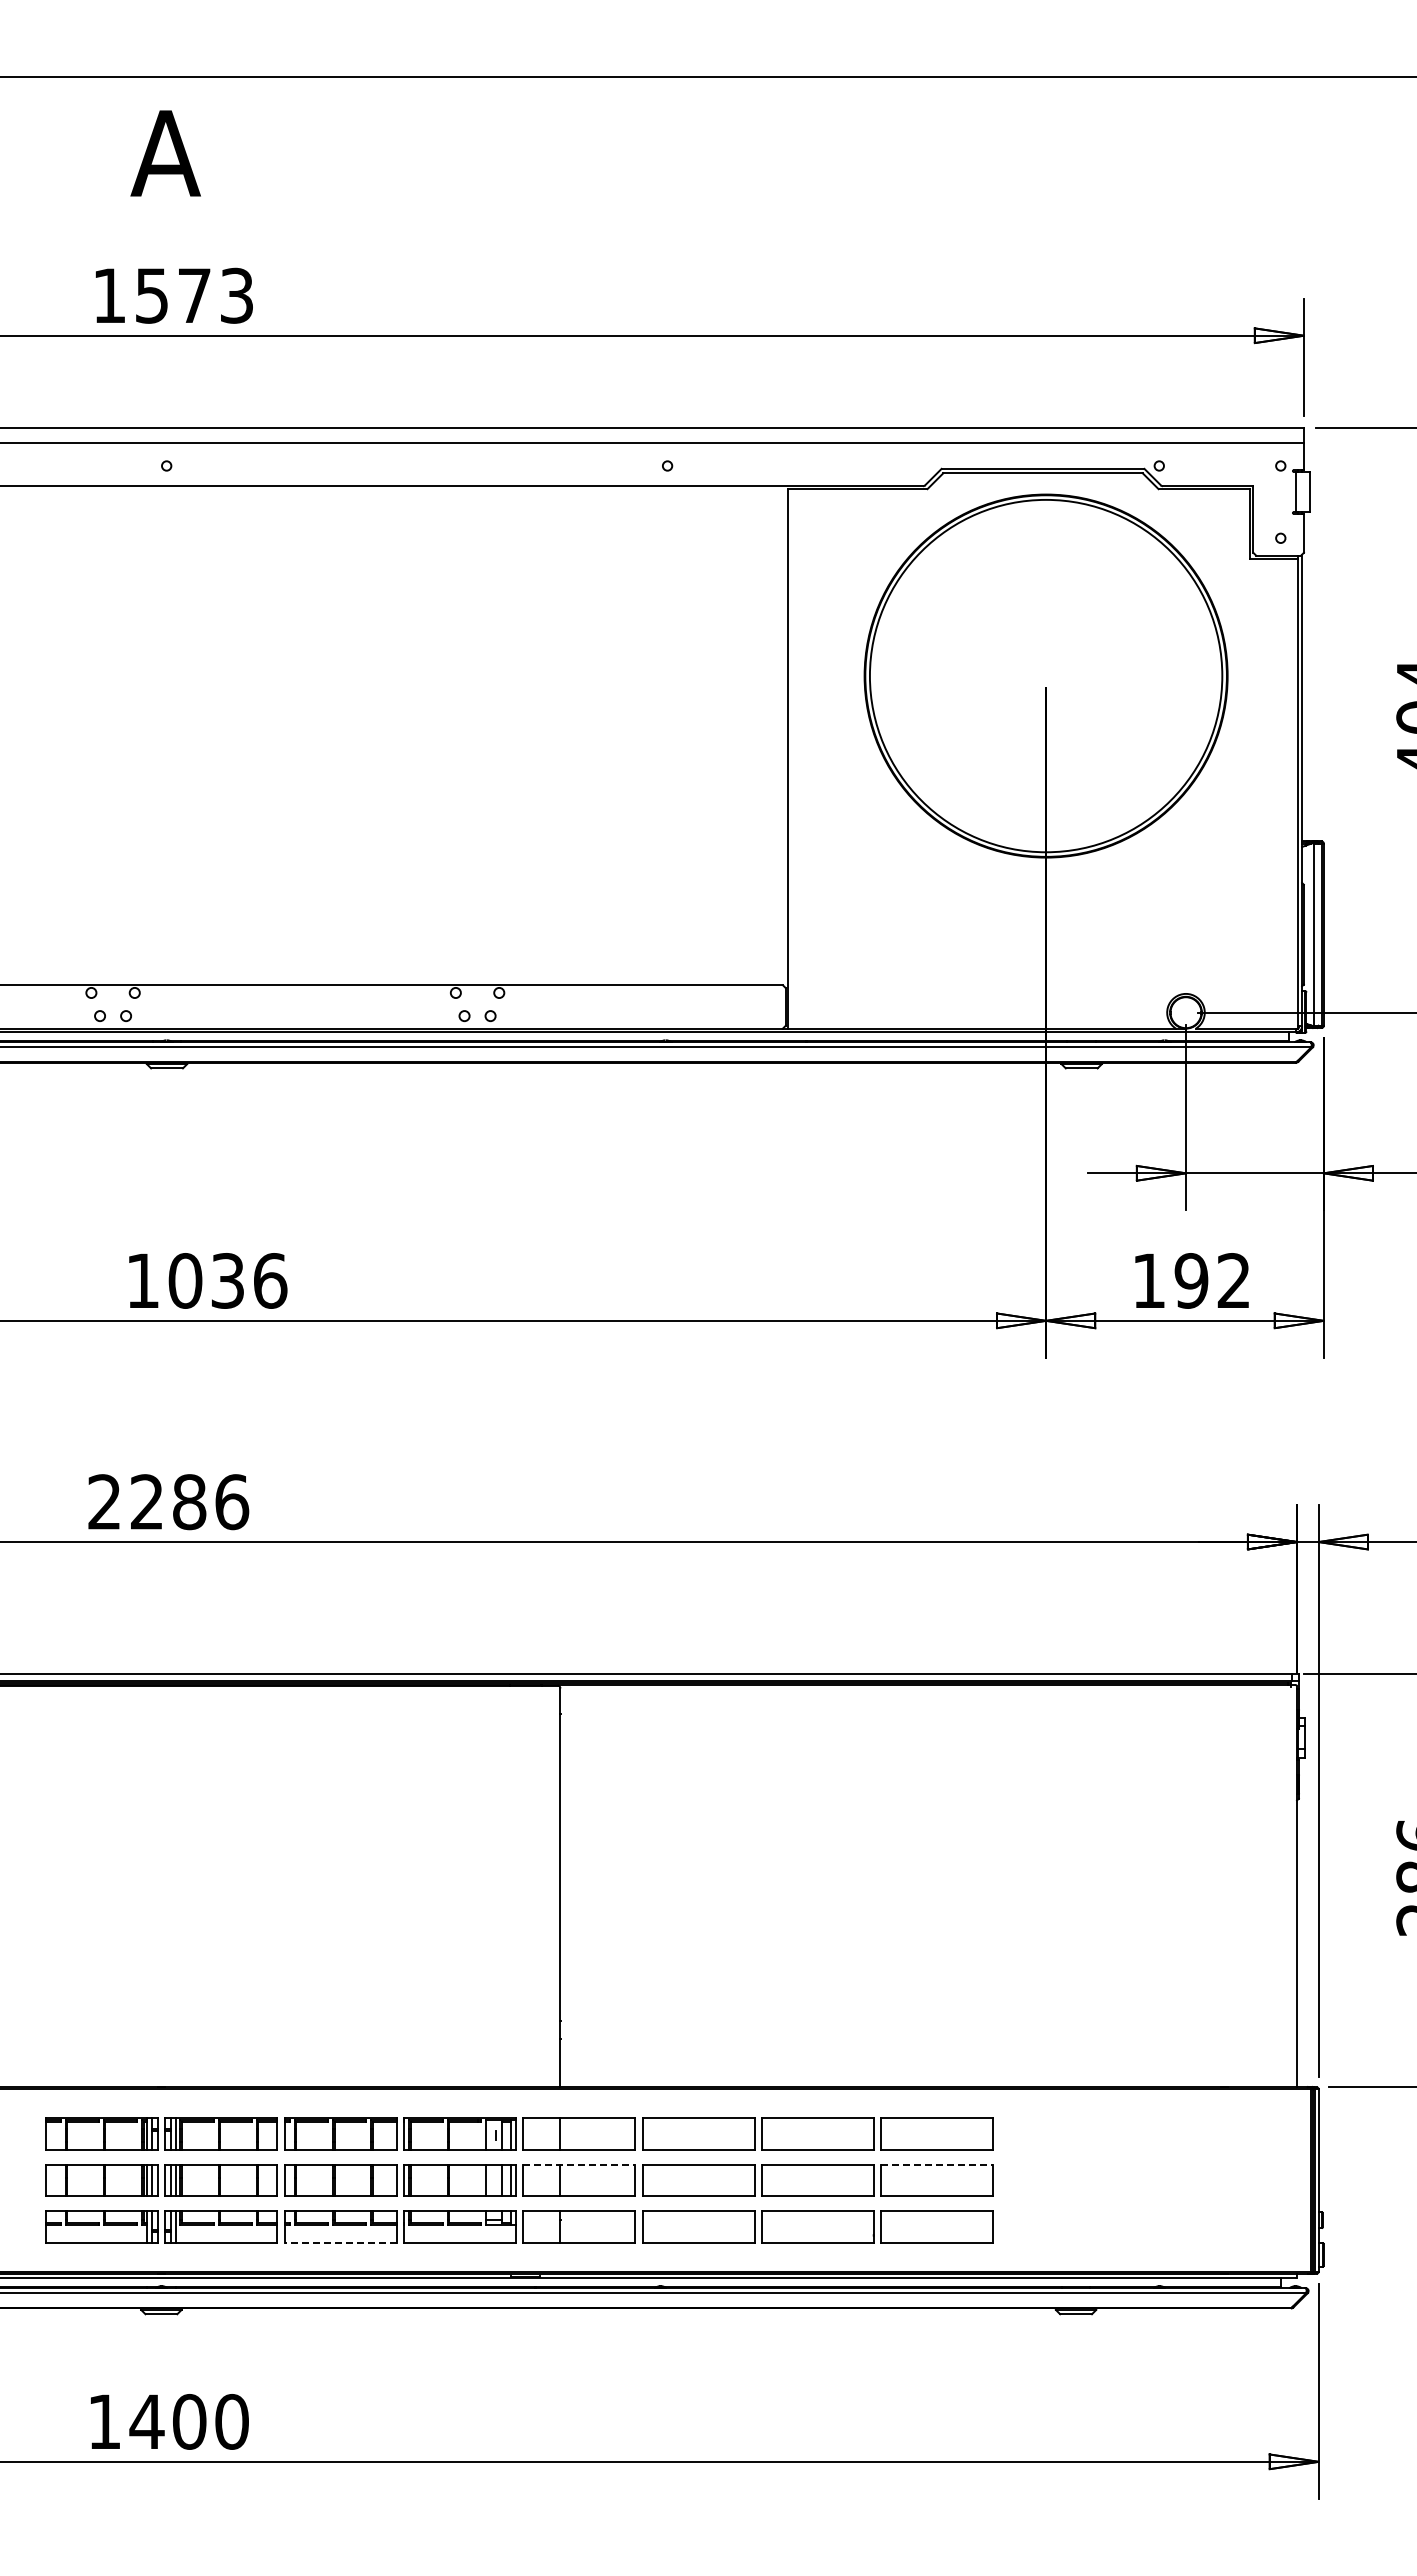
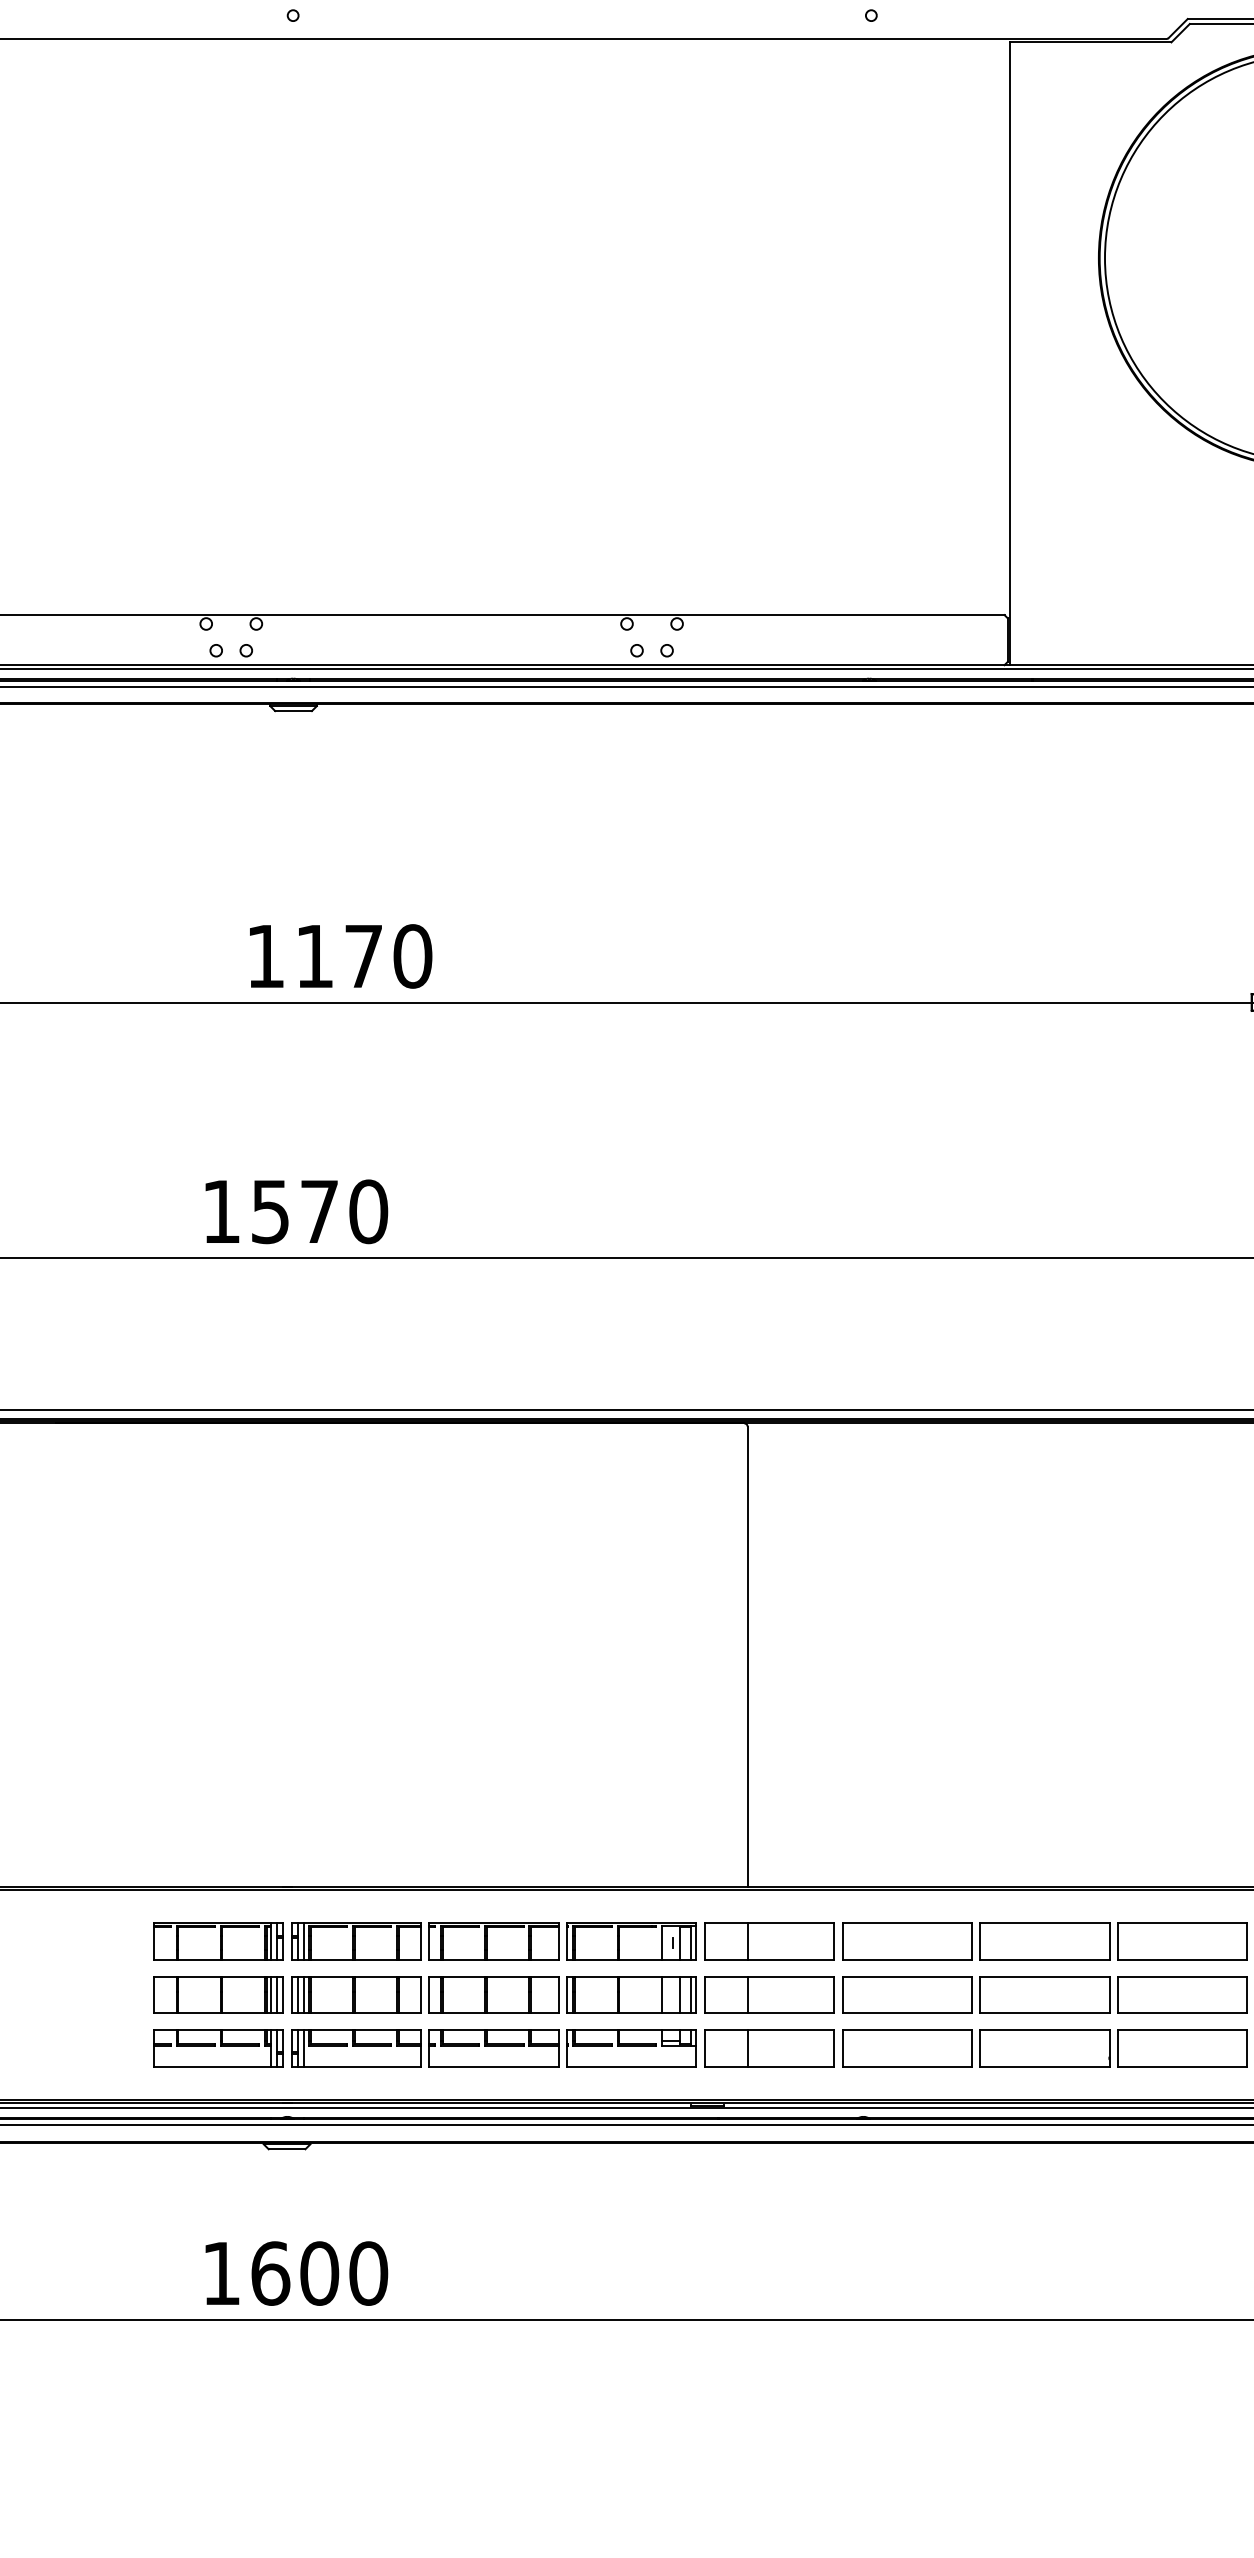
text: (227, 1280) -> (363, 955), 1036 -> 1170
text: (168, 1502) -> (295, 1212), 2286 -> 1570
line: (579, 2164) -> (769, 1976), dashed -> solid
line: (937, 2164) -> (1182, 1976), dashed -> solid
line: (340, 2242) -> (493, 2066), dashed -> solid
text: (146, 2421) -> (269, 2273), 1400 -> 1600

